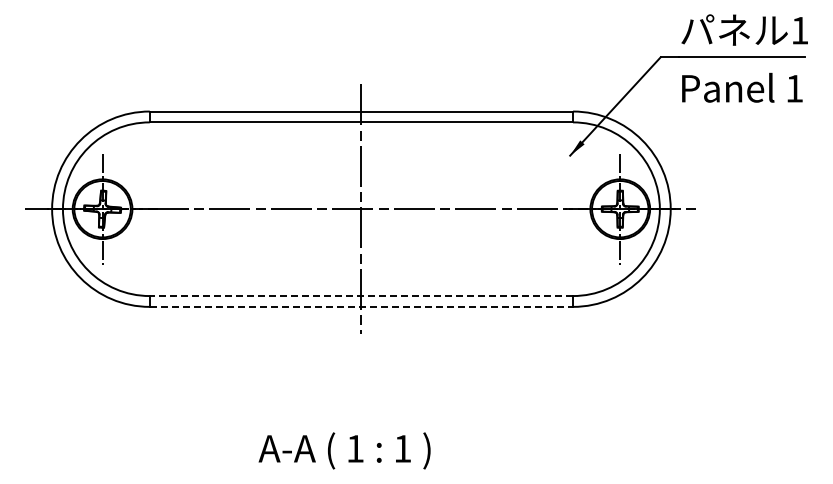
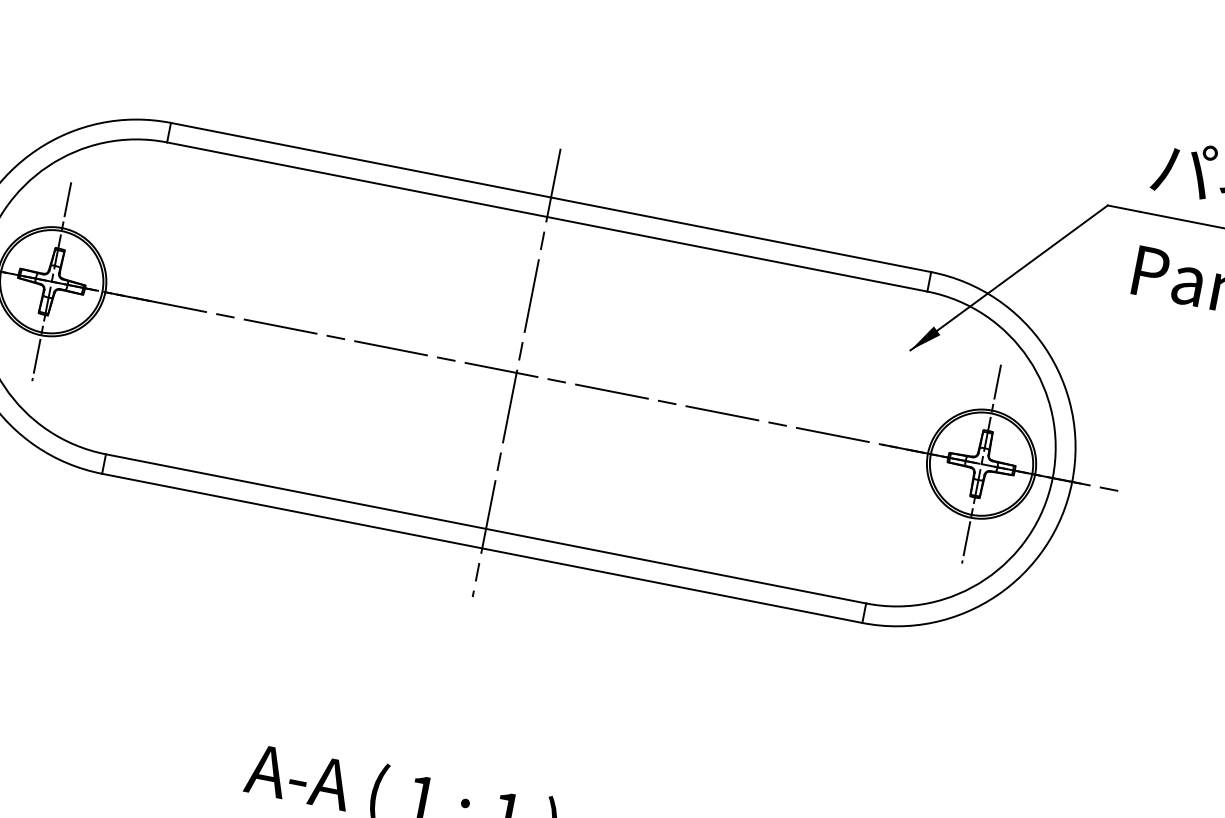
line: (361, 296) -> (486, 529), dashed -> solid
line: (361, 306) -> (482, 547), dashed -> solid

